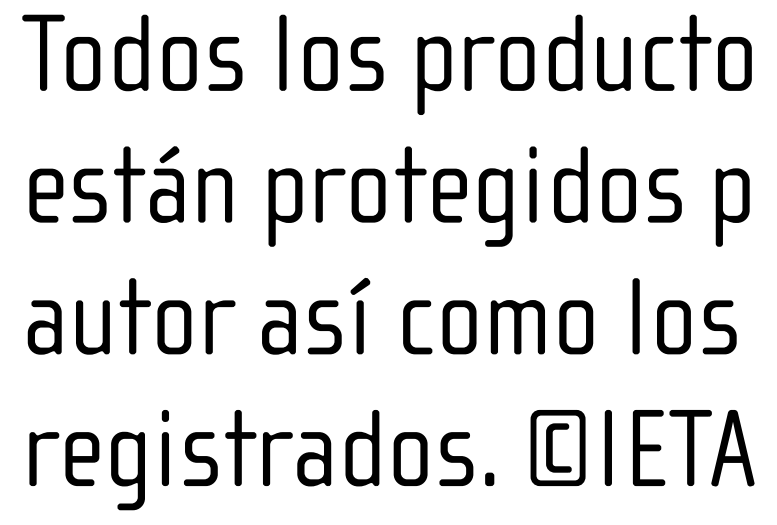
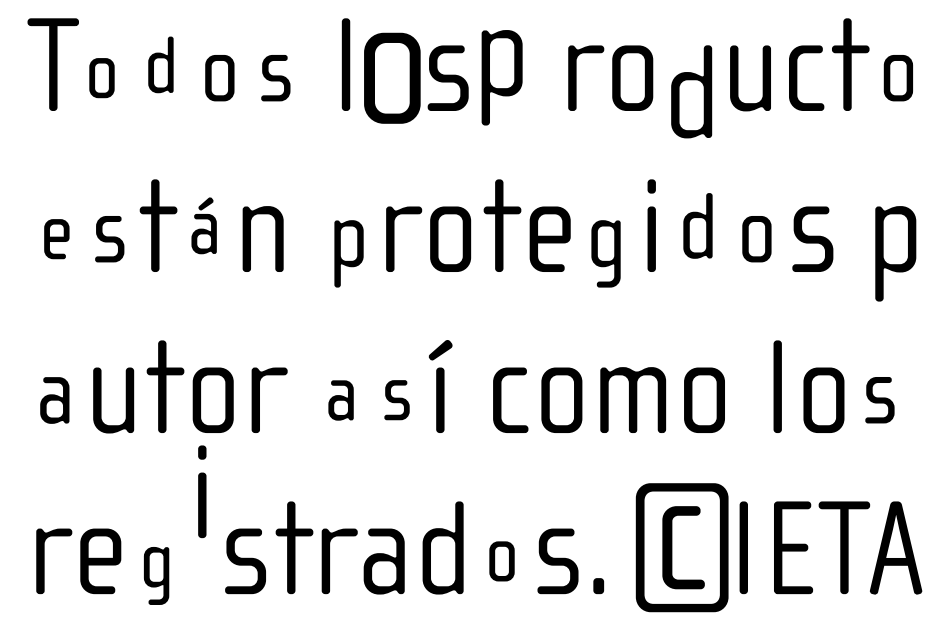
part: (131, 52) -> (160, 64), size x0.6
part: (565, 52) -> (691, 91), moved
part: (82, 63) -> (101, 77), size x0.6
part: (179, 63) -> (219, 77), size x0.7
part: (225, 63) -> (275, 77), size x0.7
part: (320, 63) -> (391, 77), size x1.4
part: (734, 63) -> (898, 77), size x0.7
part: (433, 75) -> (501, 77), moved
part: (166, 184) -> (203, 225), size x0.6
part: (570, 184) -> (697, 225), size x0.7
part: (46, 195) -> (56, 238), size x0.6
part: (89, 195) -> (109, 238), size x0.7
part: (618, 195) -> (756, 238), size x0.7
part: (285, 207) -> (348, 253), size x0.7
part: (495, 207) -> (605, 253), size x0.7
part: (324, 326) -> (396, 399), size x0.6
part: (719, 326) -> (879, 399), size x0.7
part: (44, 327) -> (54, 400), size x0.7
part: (278, 327) -> (340, 400), size x0.6
part: (165, 447) -> (202, 491), moved
part: (558, 447) -> (682, 547), size x1.4
part: (410, 459) -> (501, 561), size x0.6
part: (127, 470) -> (156, 575), size x0.6

